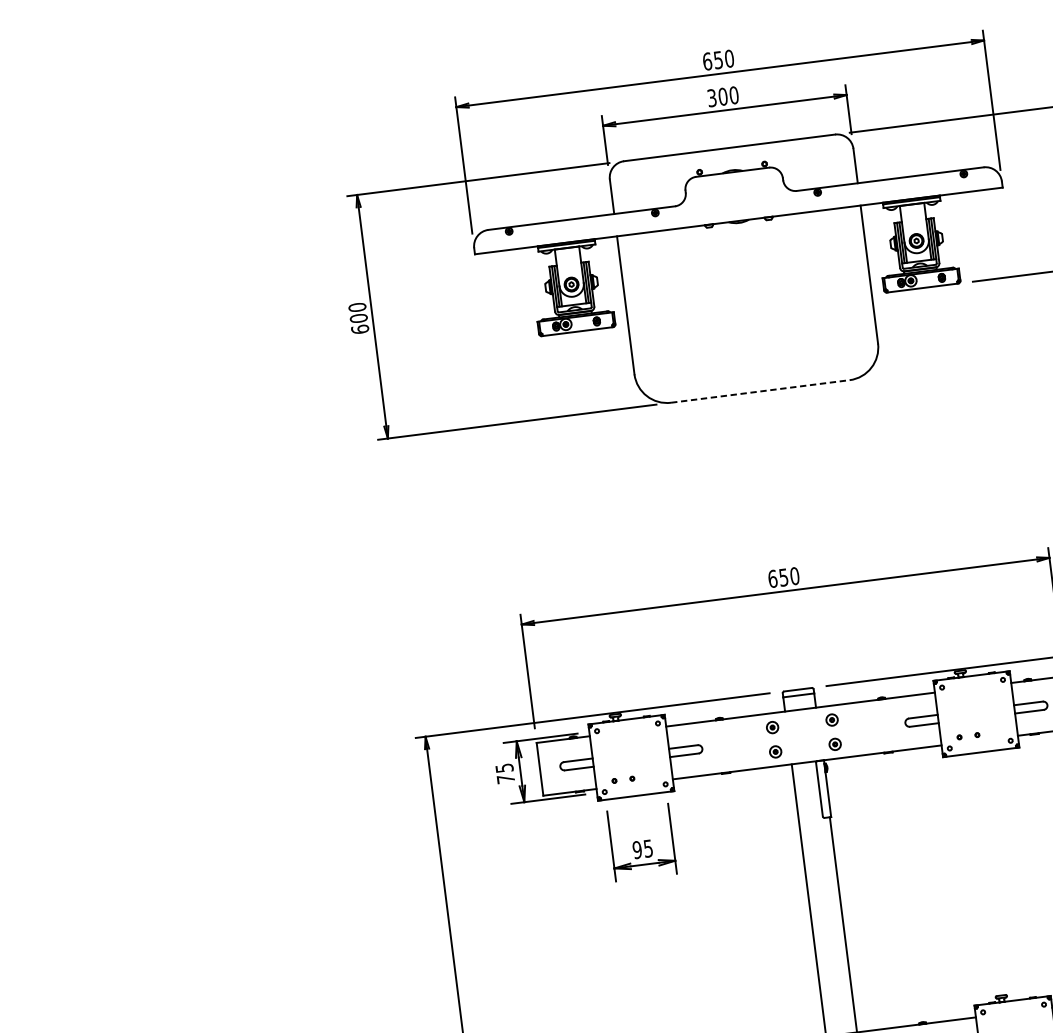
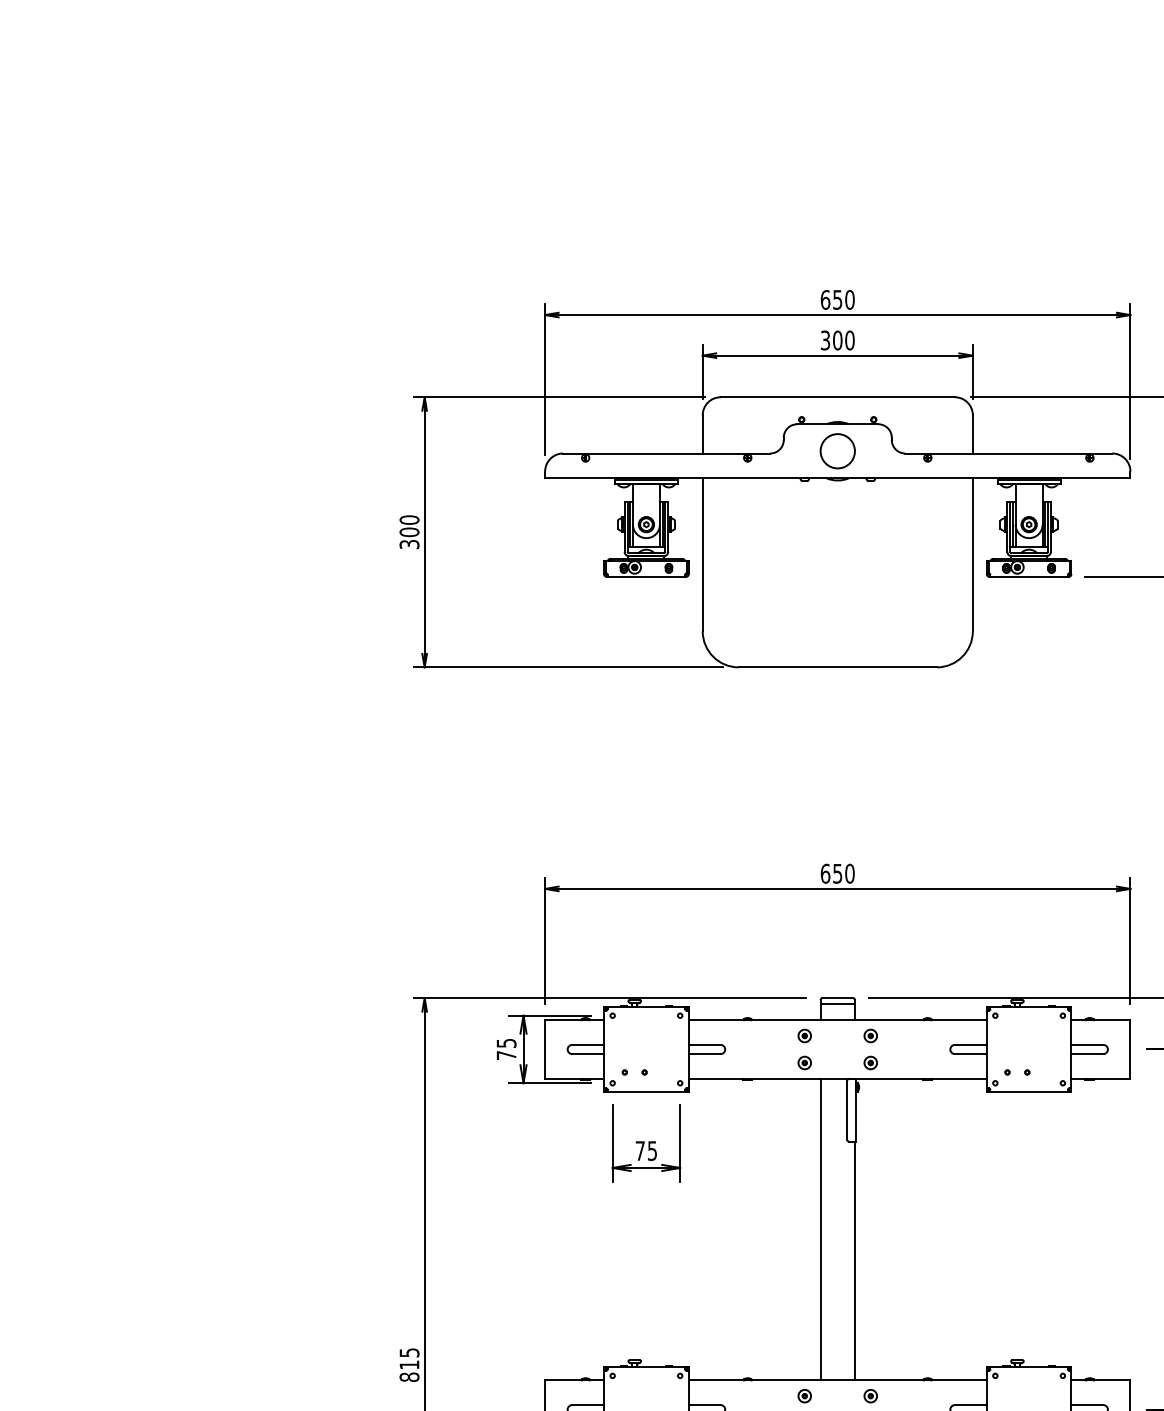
circle: (735, 196) -> (837, 451), added
text: (360, 329) -> (409, 544), 600 -> 300
line: (761, 391) -> (838, 667), dashed -> solid
text: (636, 849) -> (639, 1150), 95 -> 75

